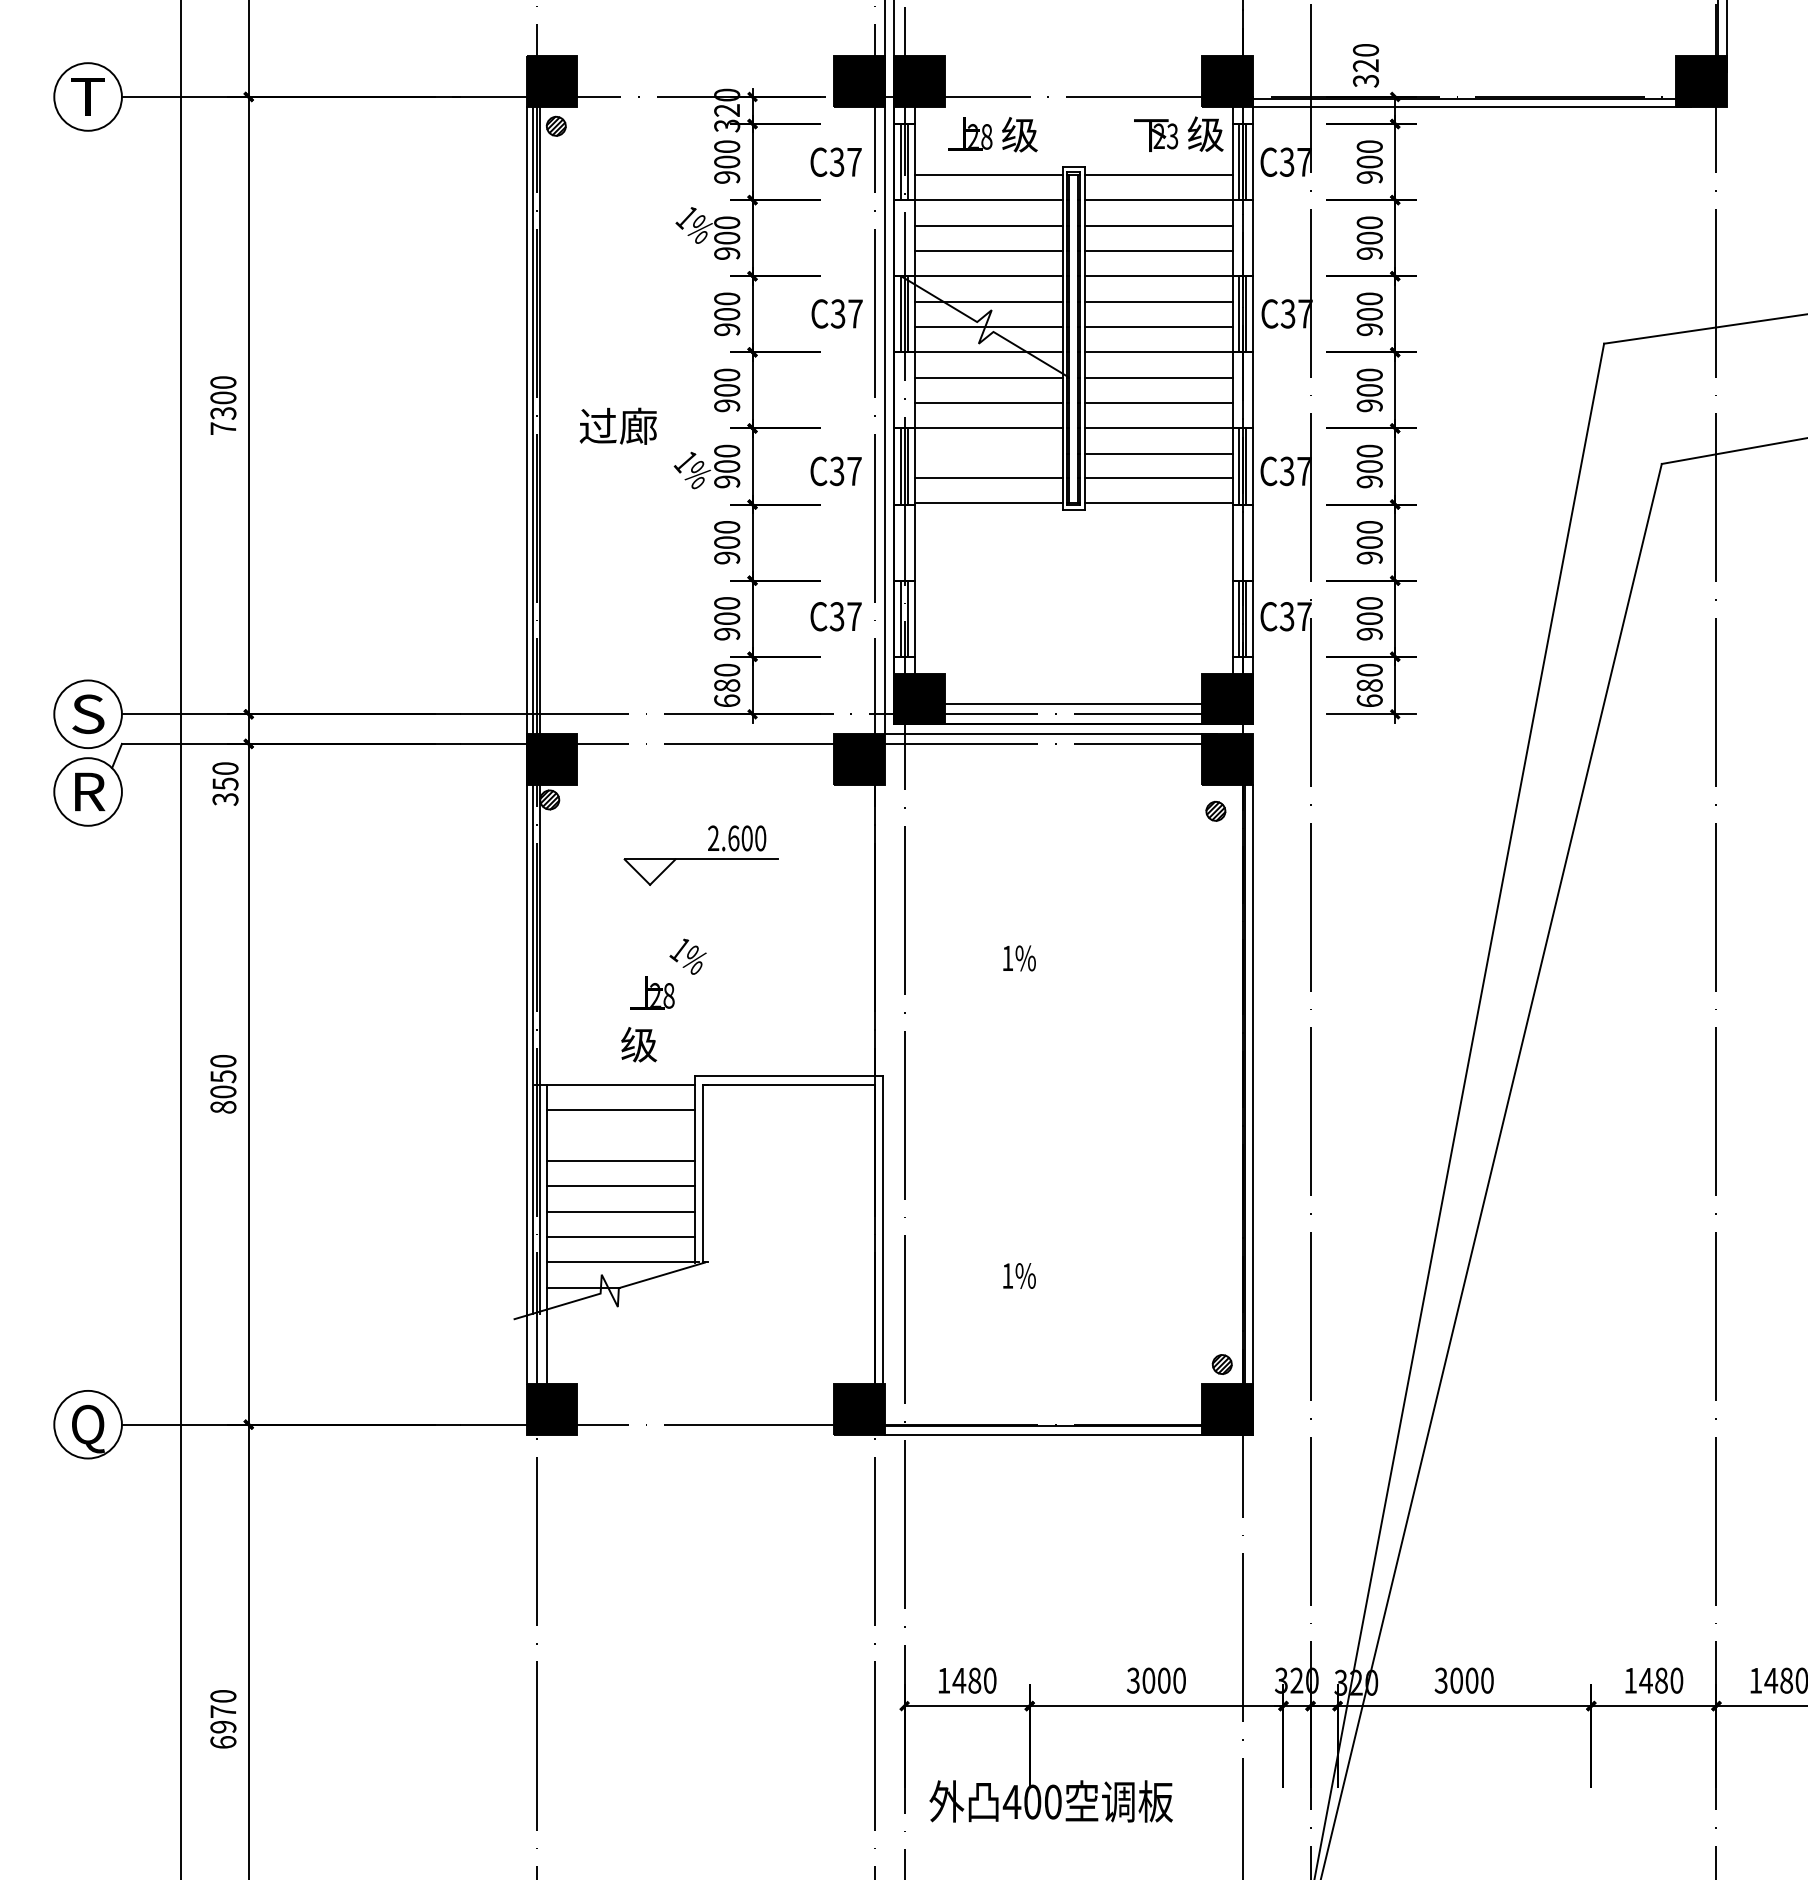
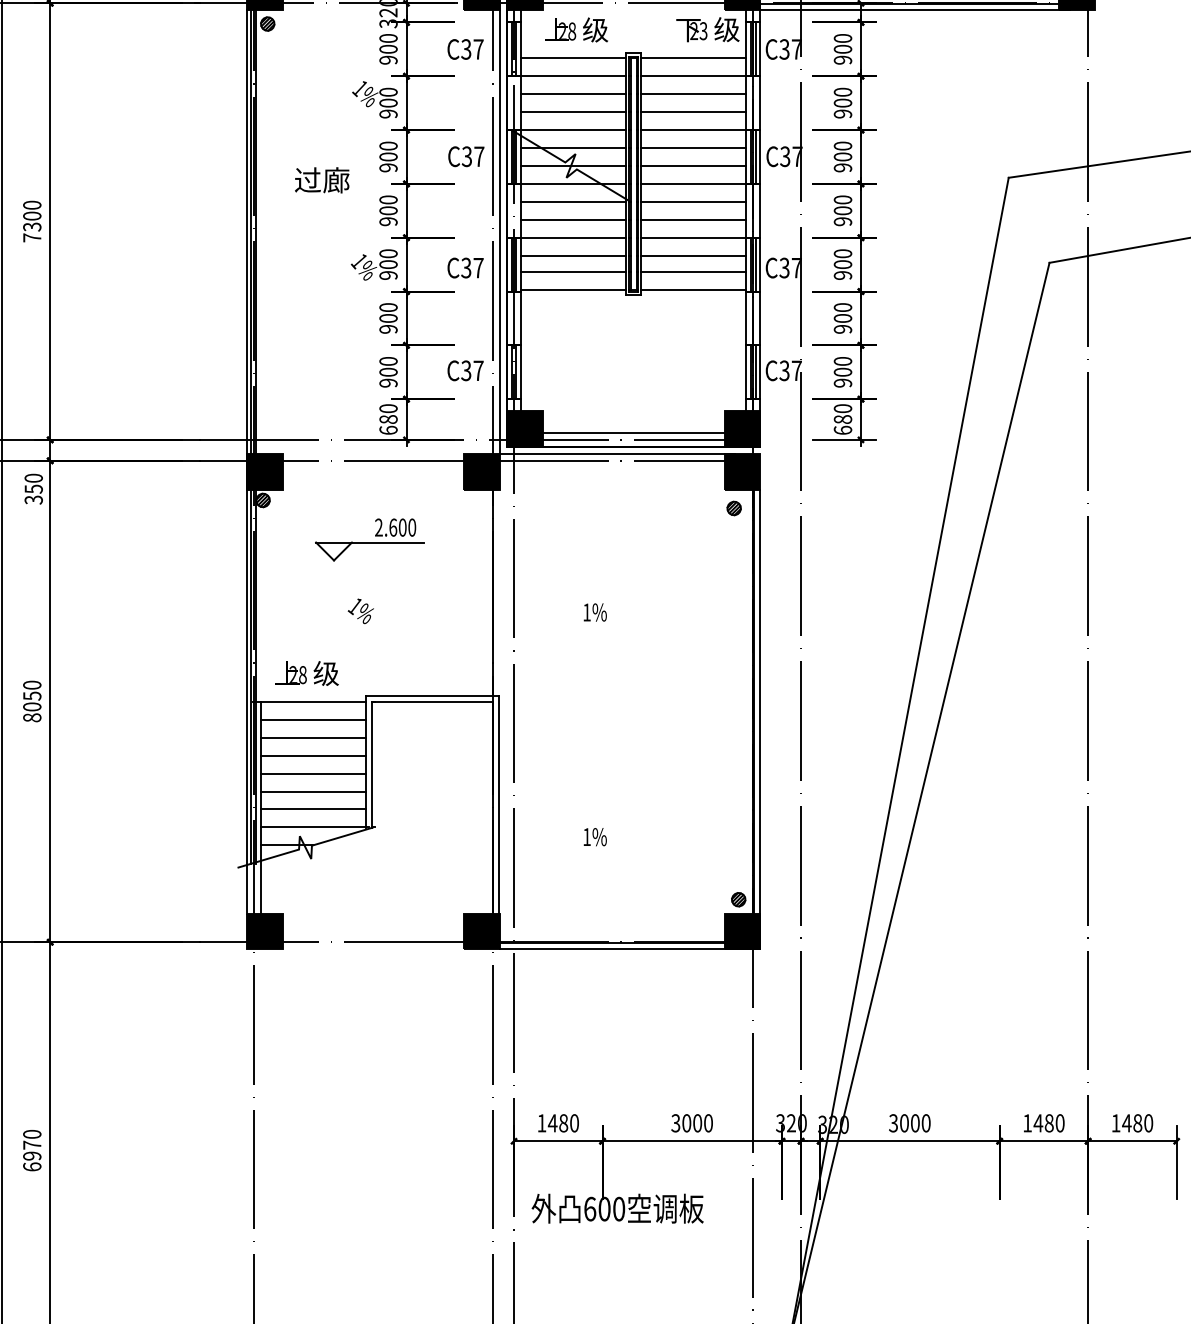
text: (617, 425) -> (321, 179), moved
line: (988, 453) -> (573, 255), added
text: (652, 992) -> (291, 672), moved
line: (620, 1135) -> (313, 737), added
text: (1011, 1801) -> (589, 1208), 400 -> 600

